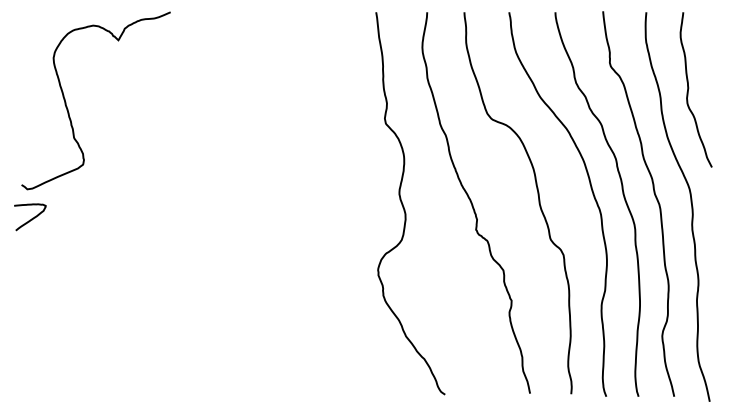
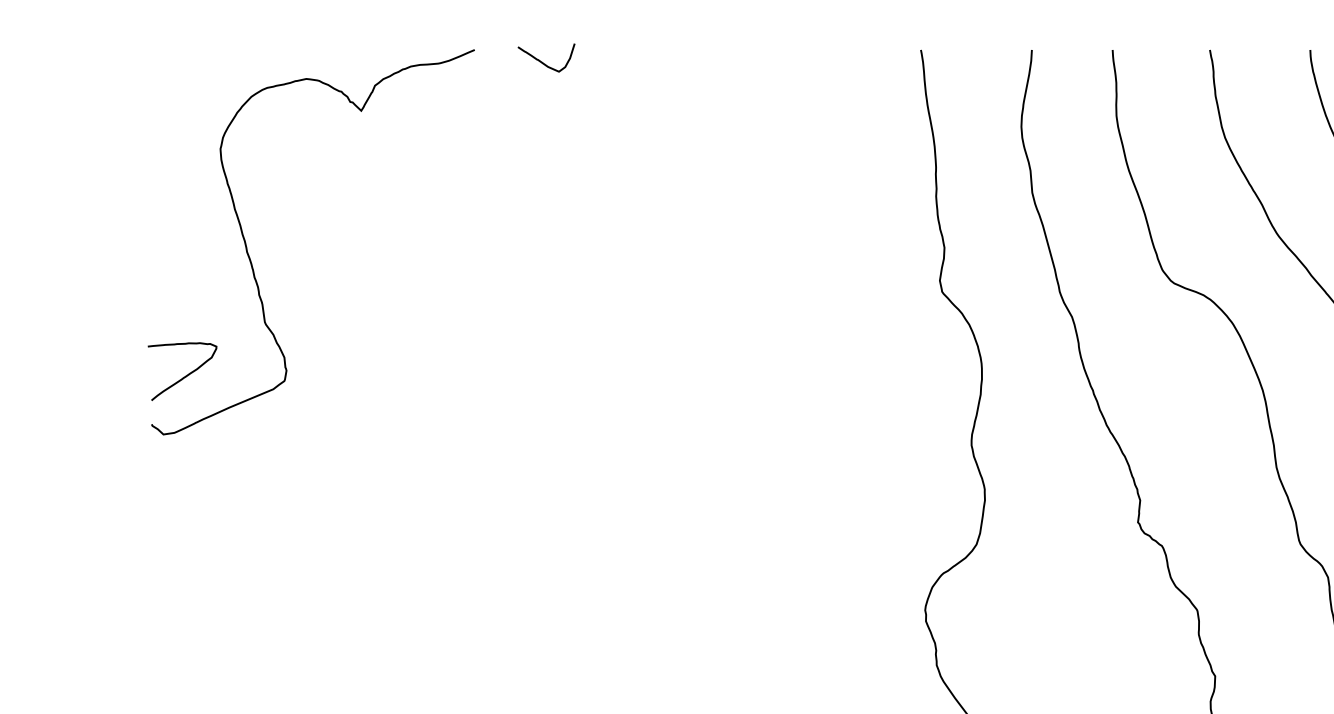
curve: (202, 17) -> (543, 61), added
curve: (31, 218) -> (185, 374), moved

